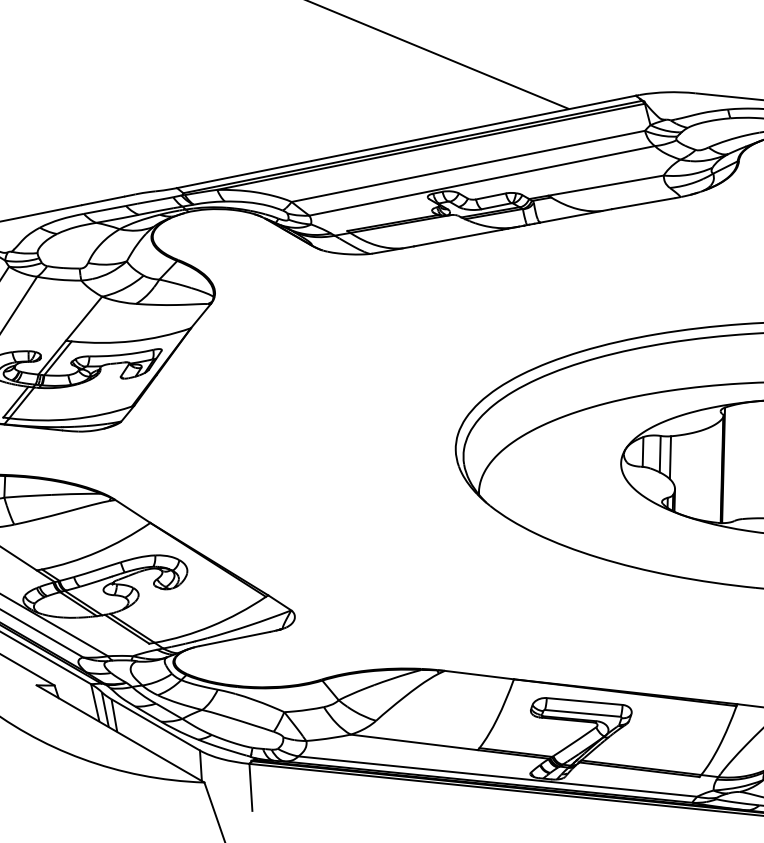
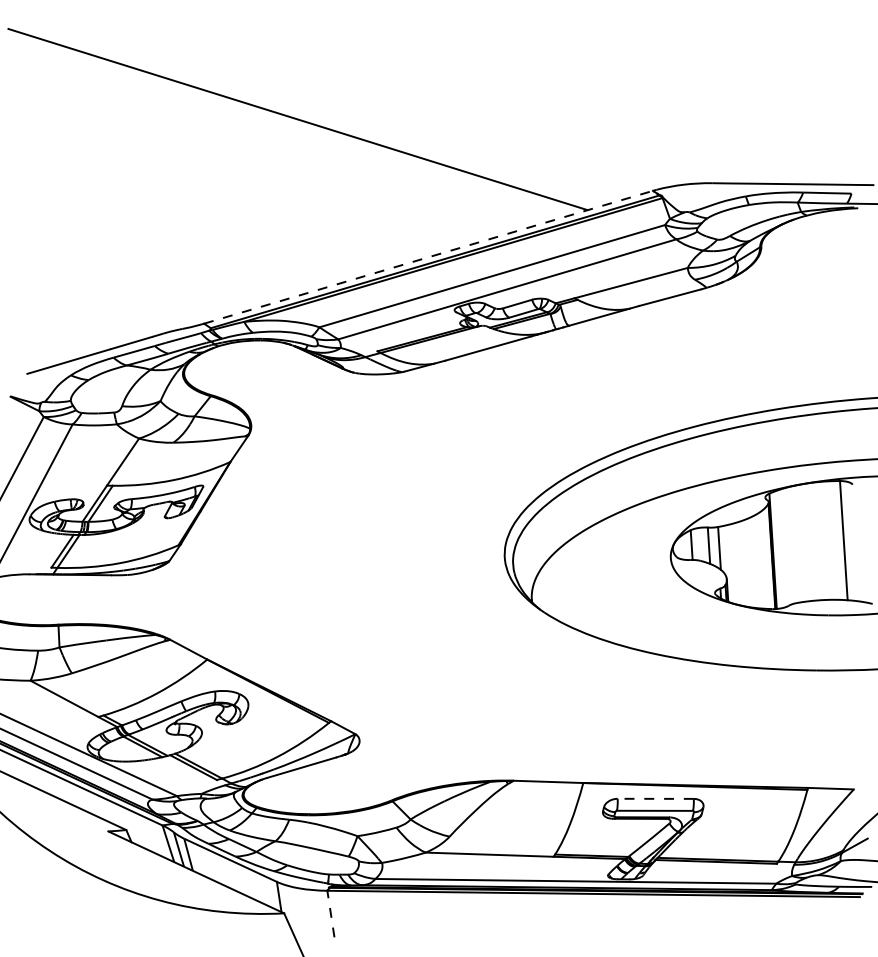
line: (407, 142) -> (429, 257), solid -> dashed
line: (584, 701) -> (655, 798), solid -> dashed
line: (250, 787) -> (330, 914), solid -> dashed

